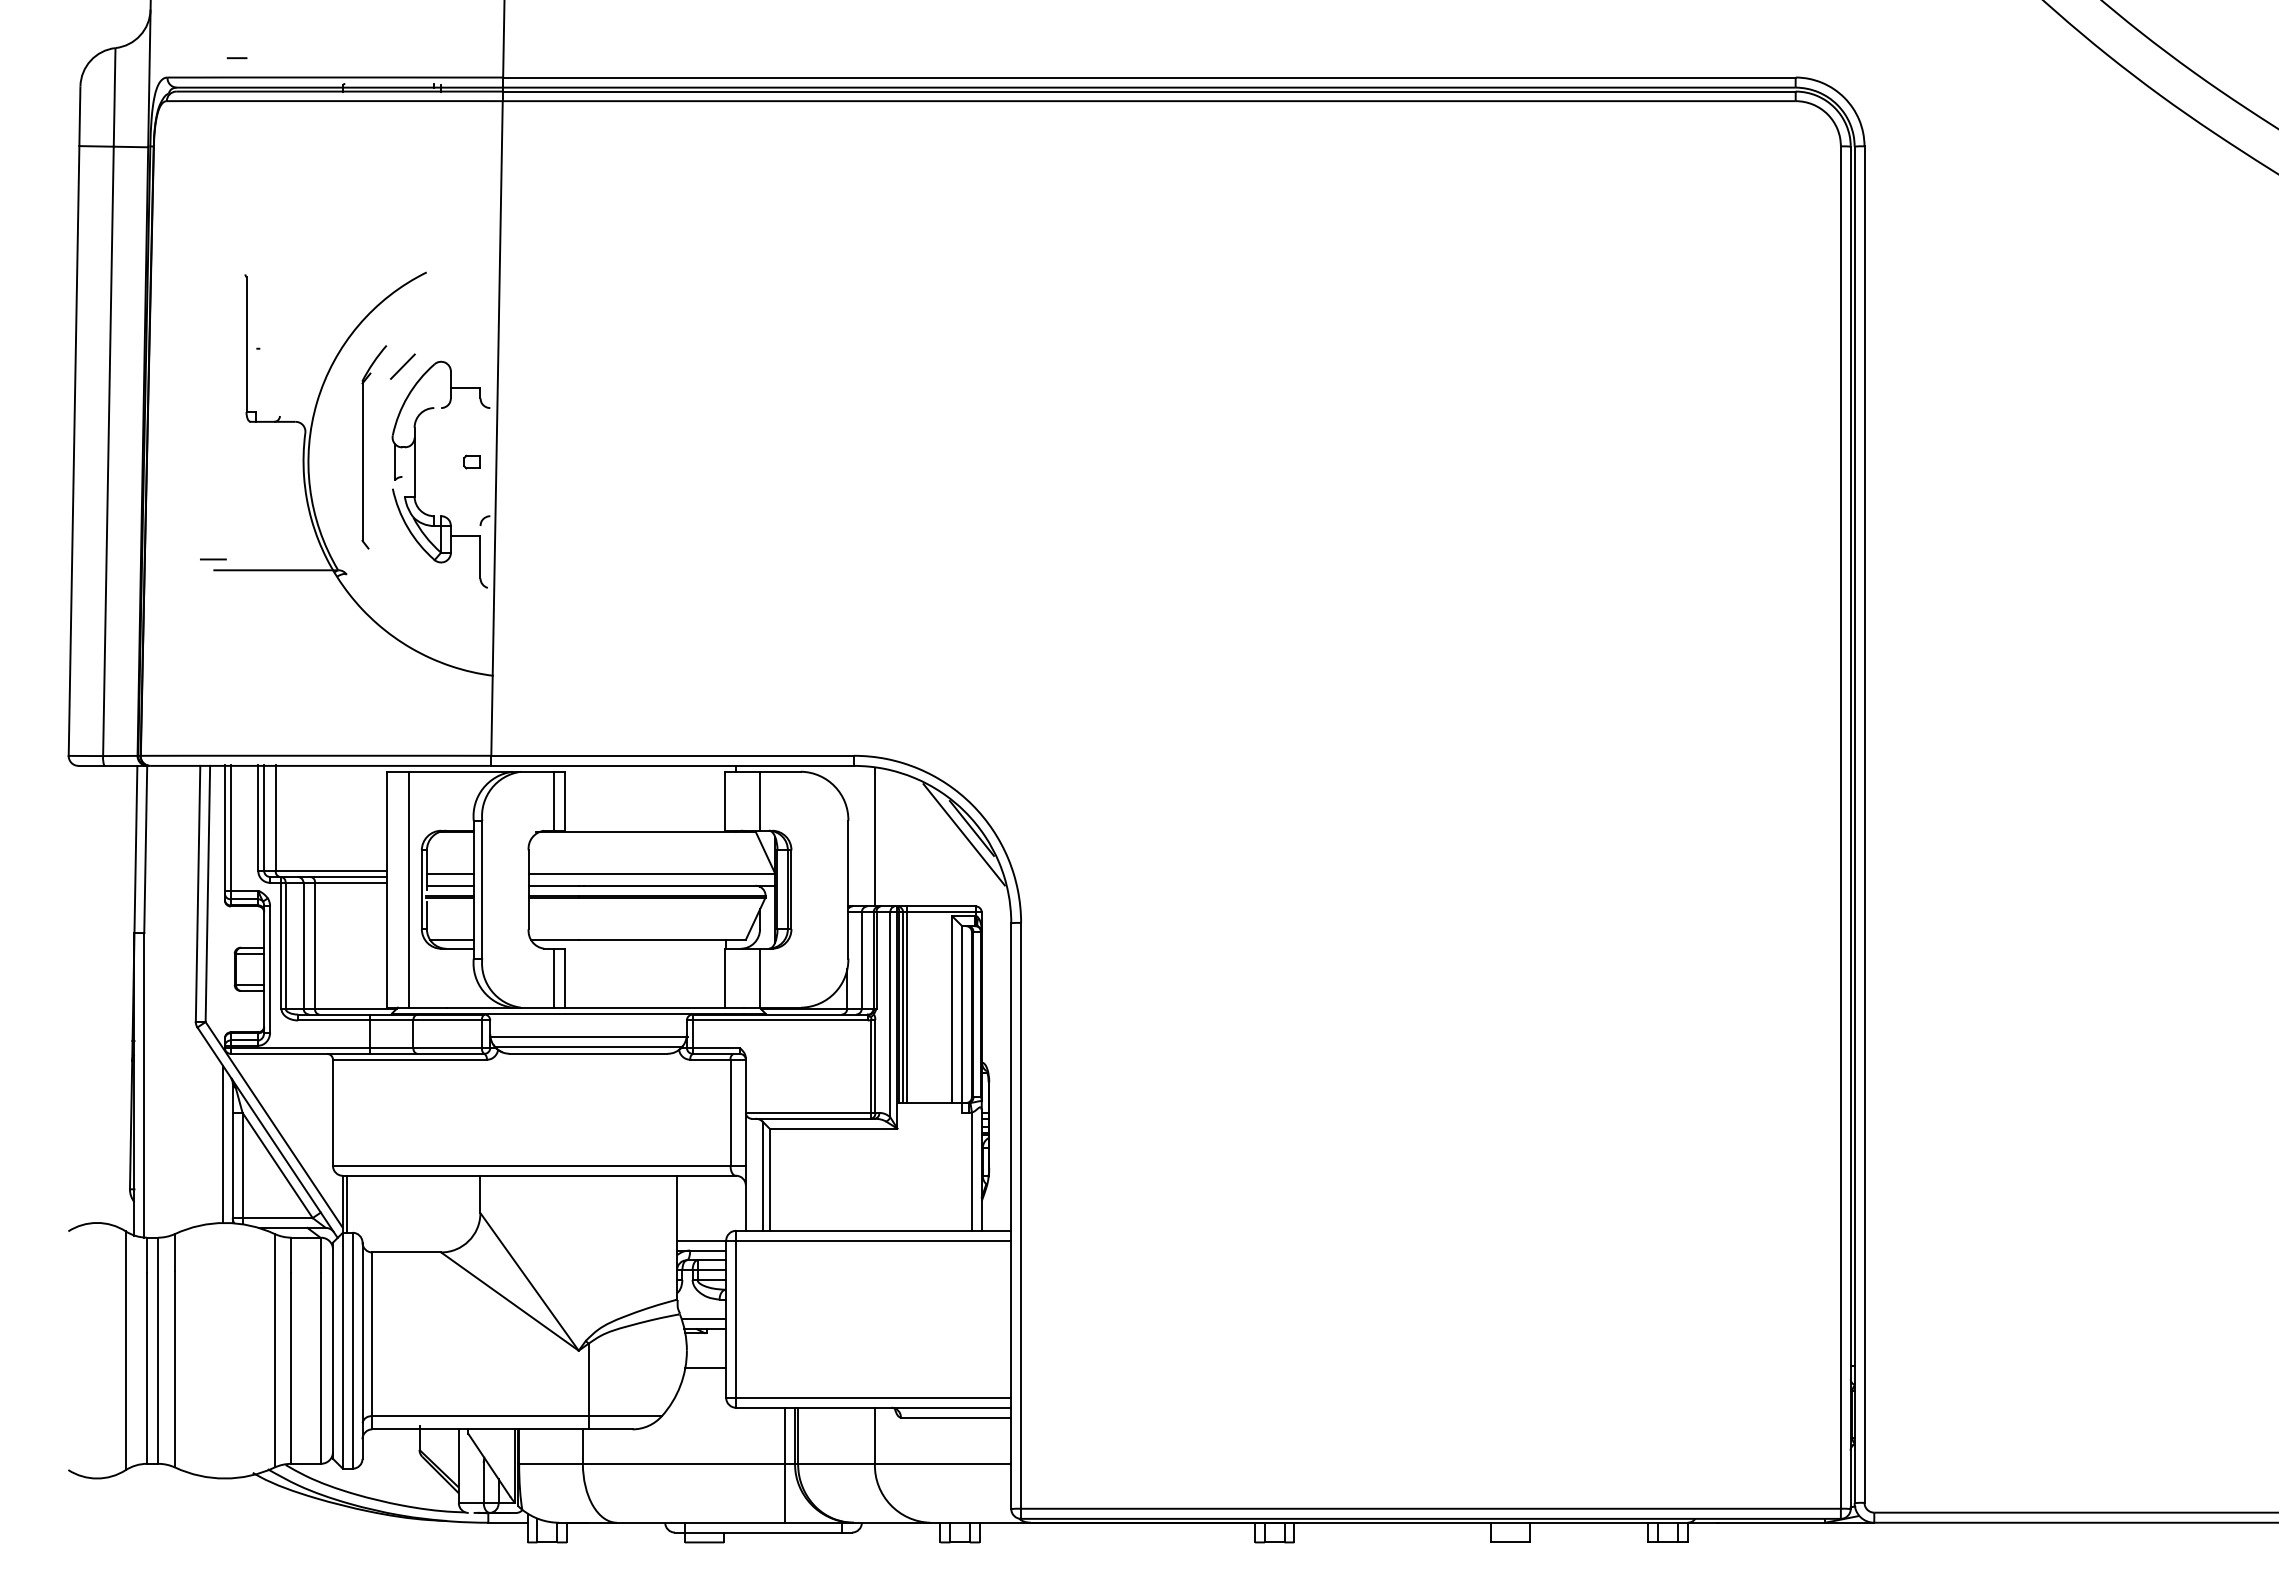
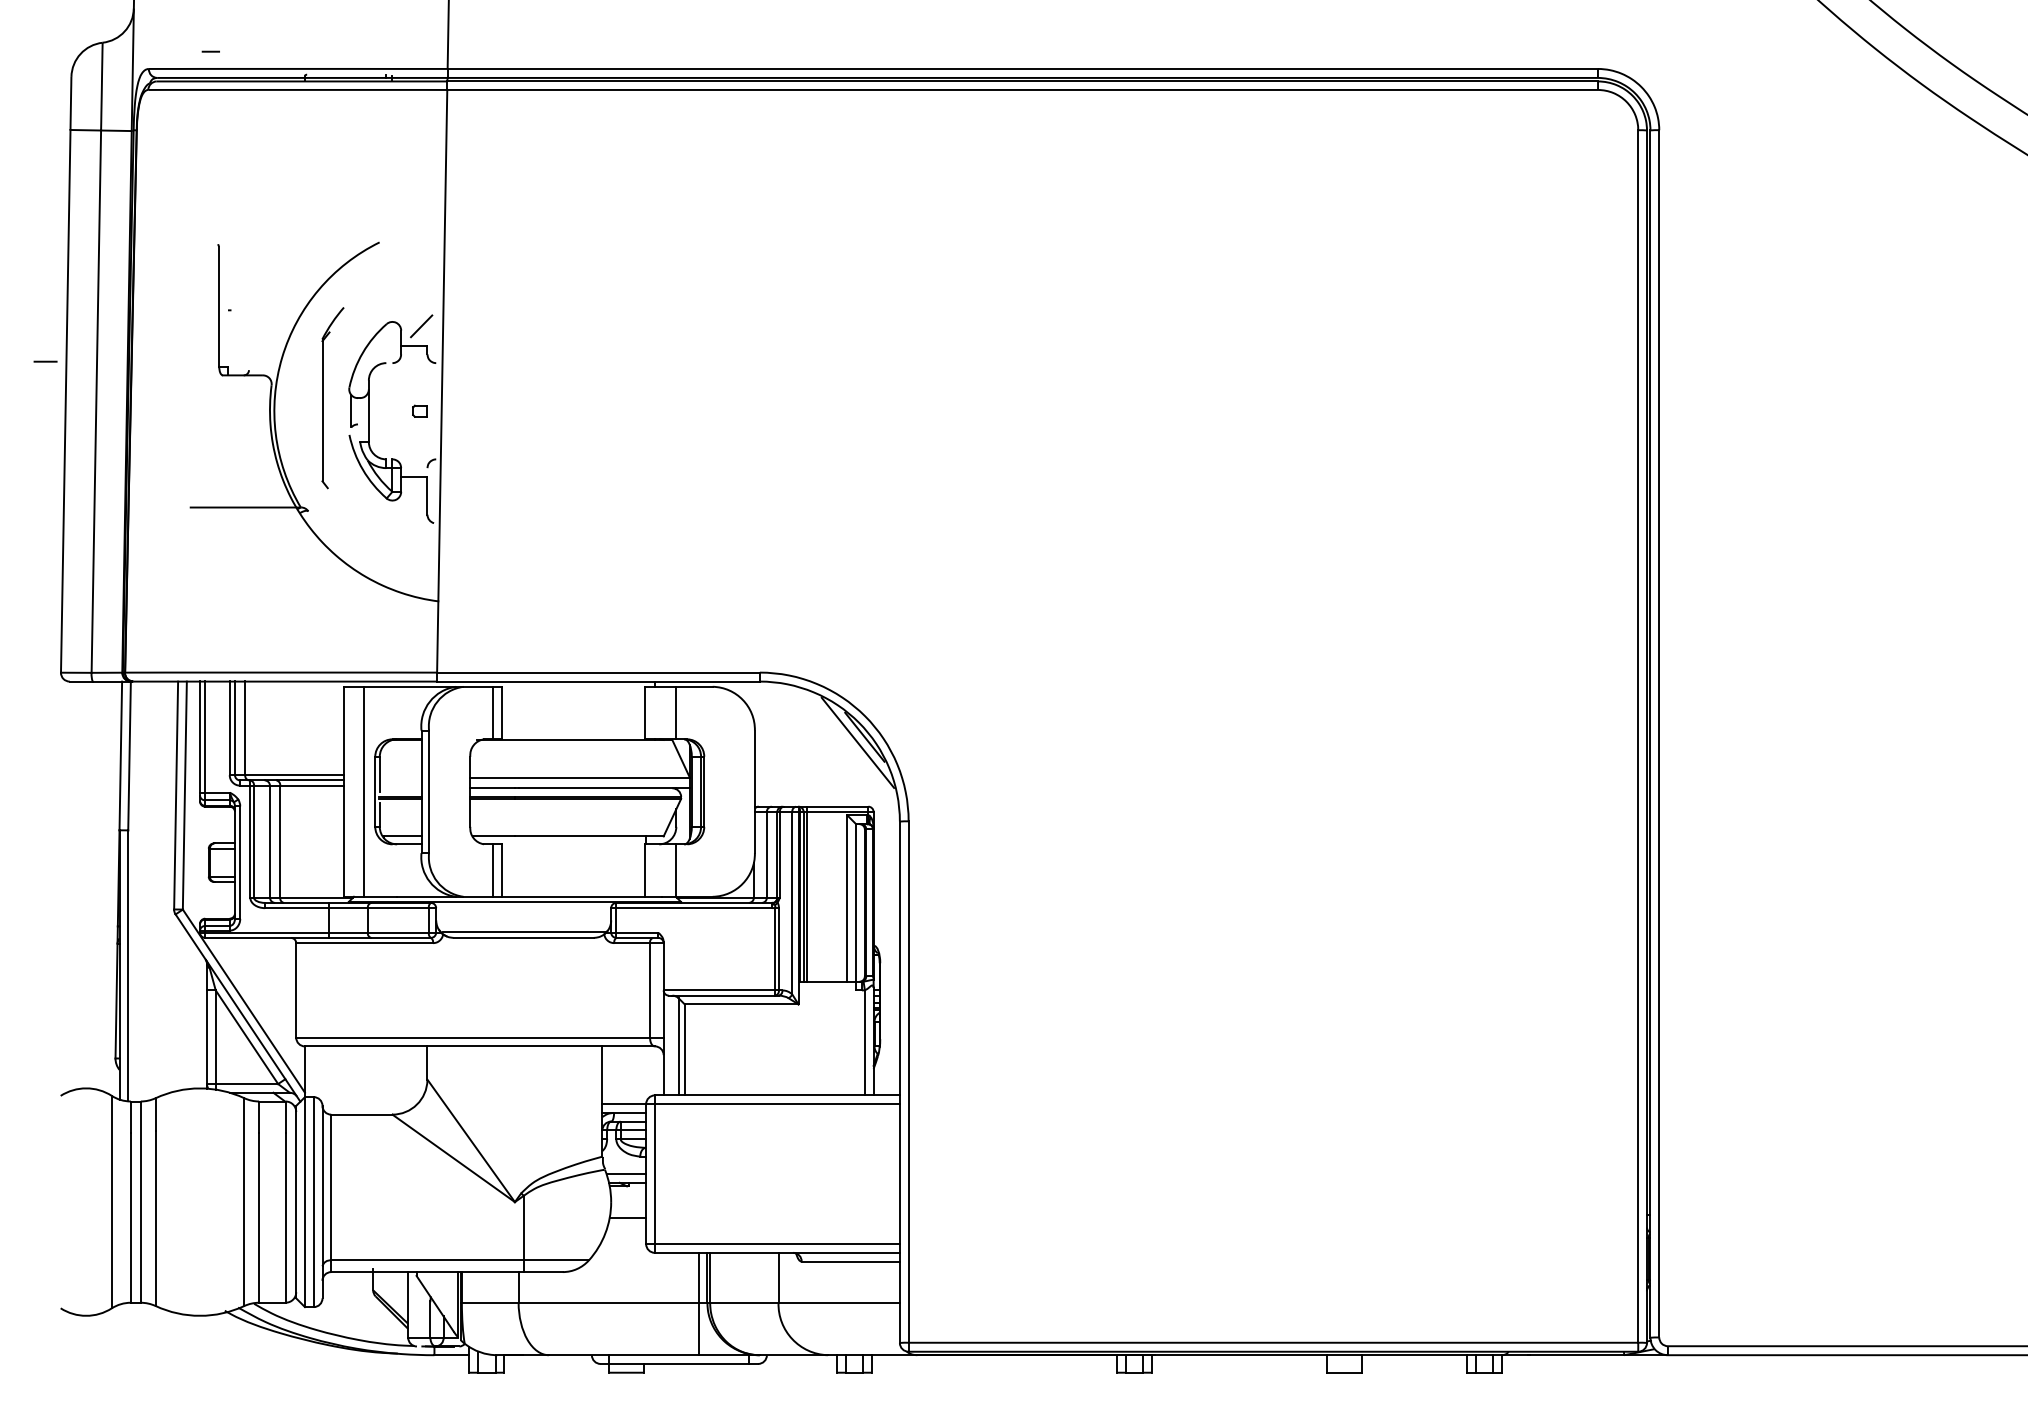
line: (402, 366) -> (421, 326), moved
line: (213, 559) -> (45, 361), moved
line: (874, 836) -> (778, 744), removed
line: (449, 873) -> (399, 777), removed
line: (449, 885) -> (399, 788), removed
line: (588, 1037) -> (523, 923), removed
line: (222, 1144) -> (197, 1018), removed
line: (346, 1203) -> (308, 1071), removed

